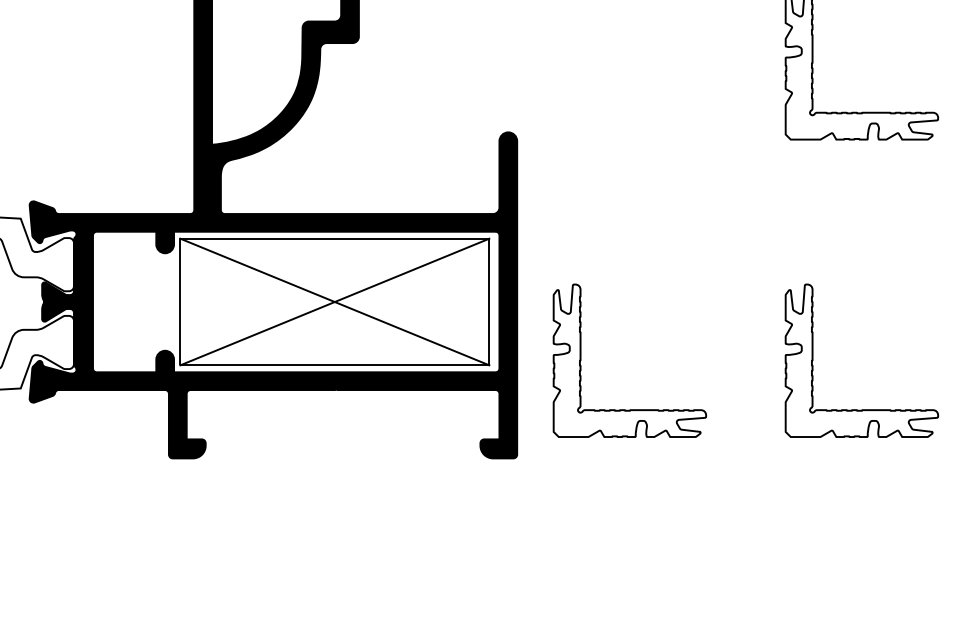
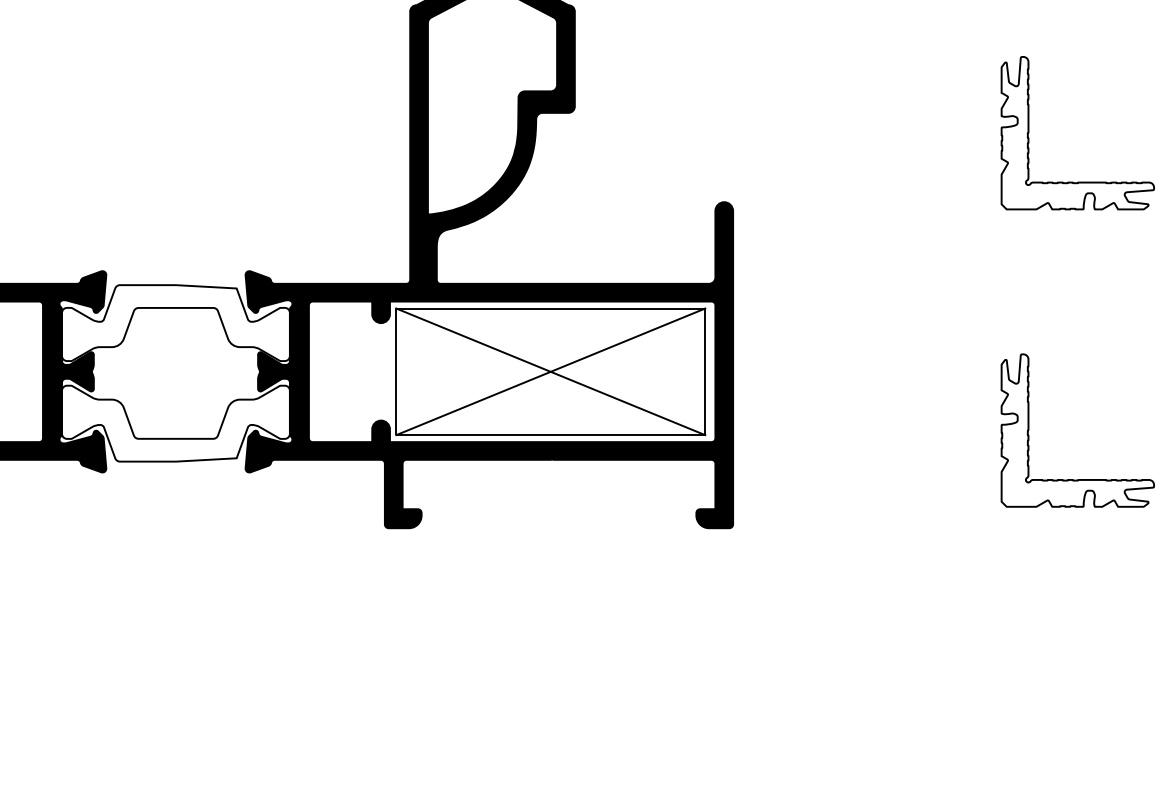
part: (581, 360) -> (797, 430), removed

